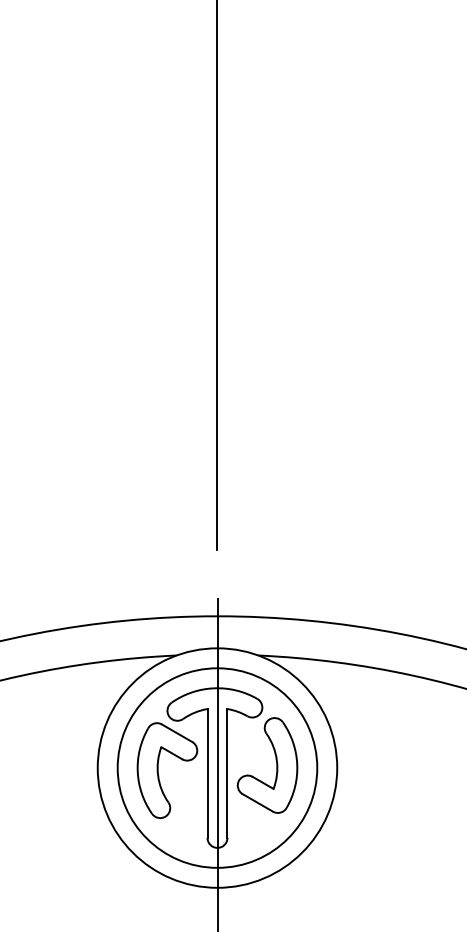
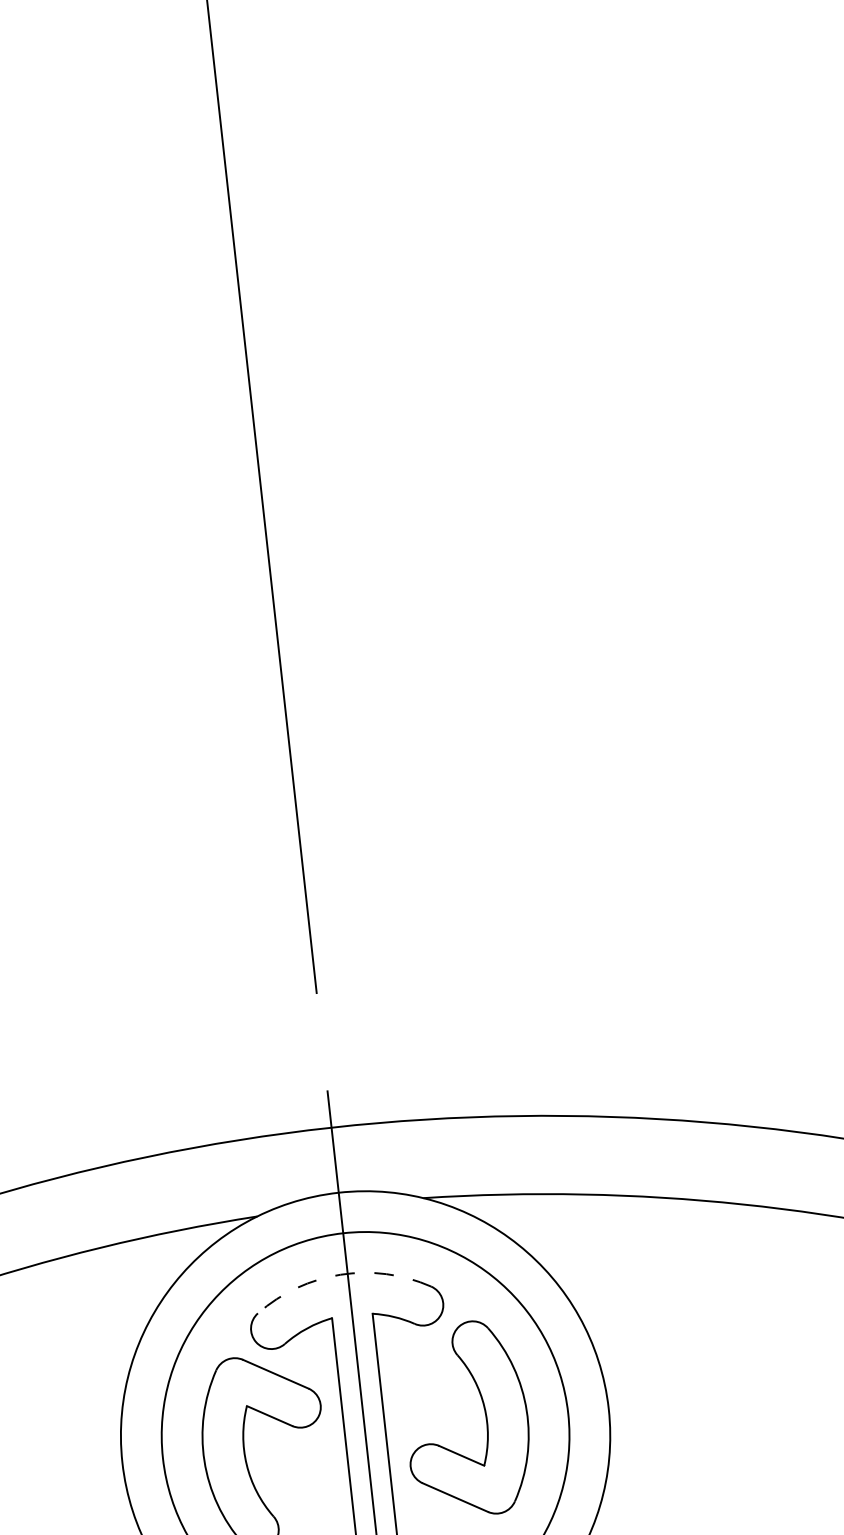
arc: (214, 688) -> (341, 1274), solid -> dashed

